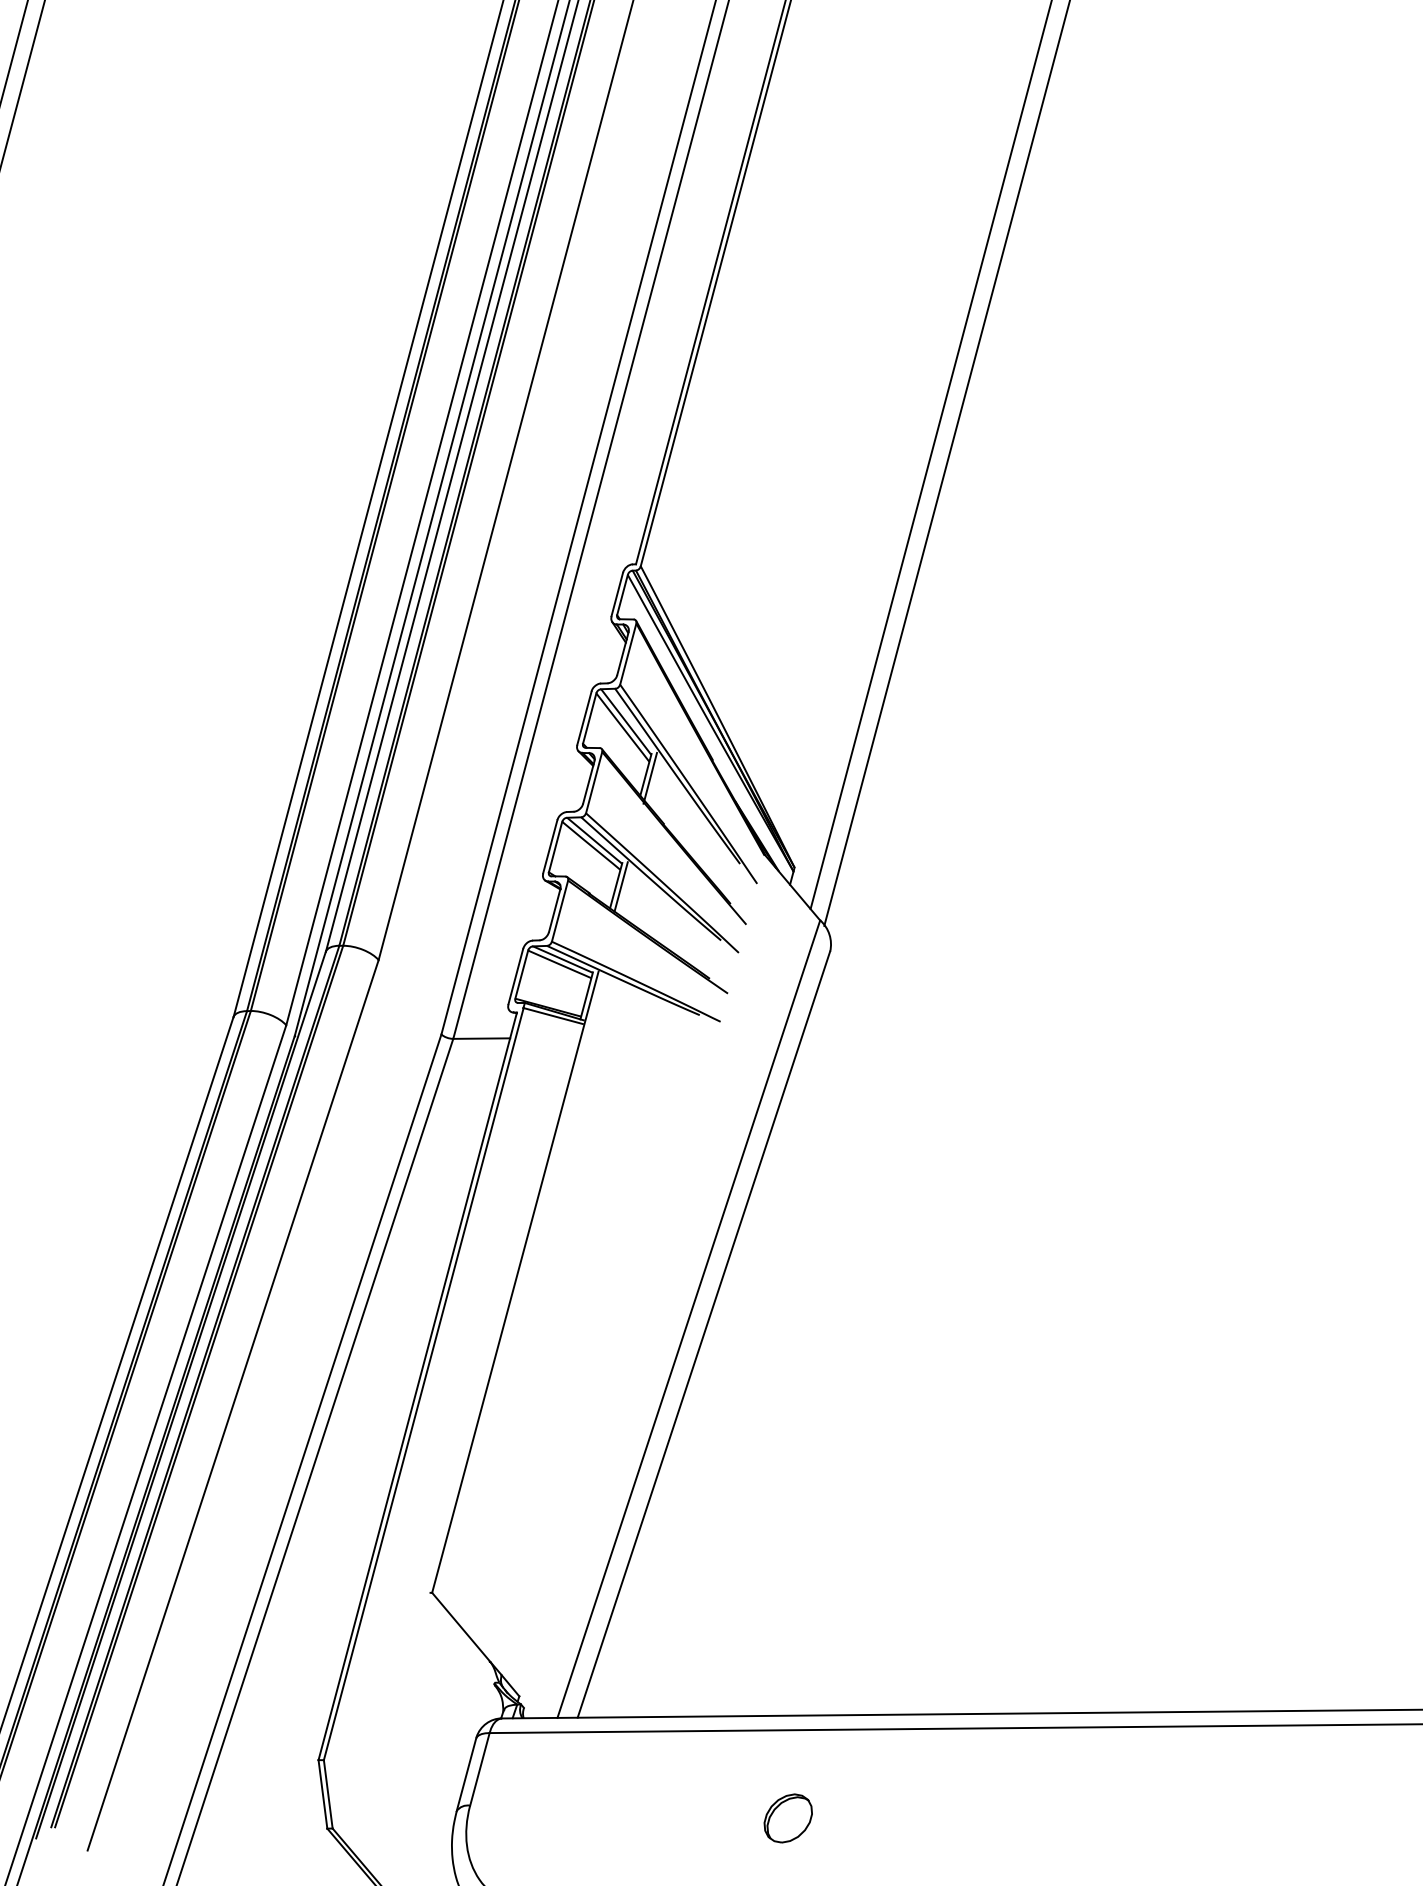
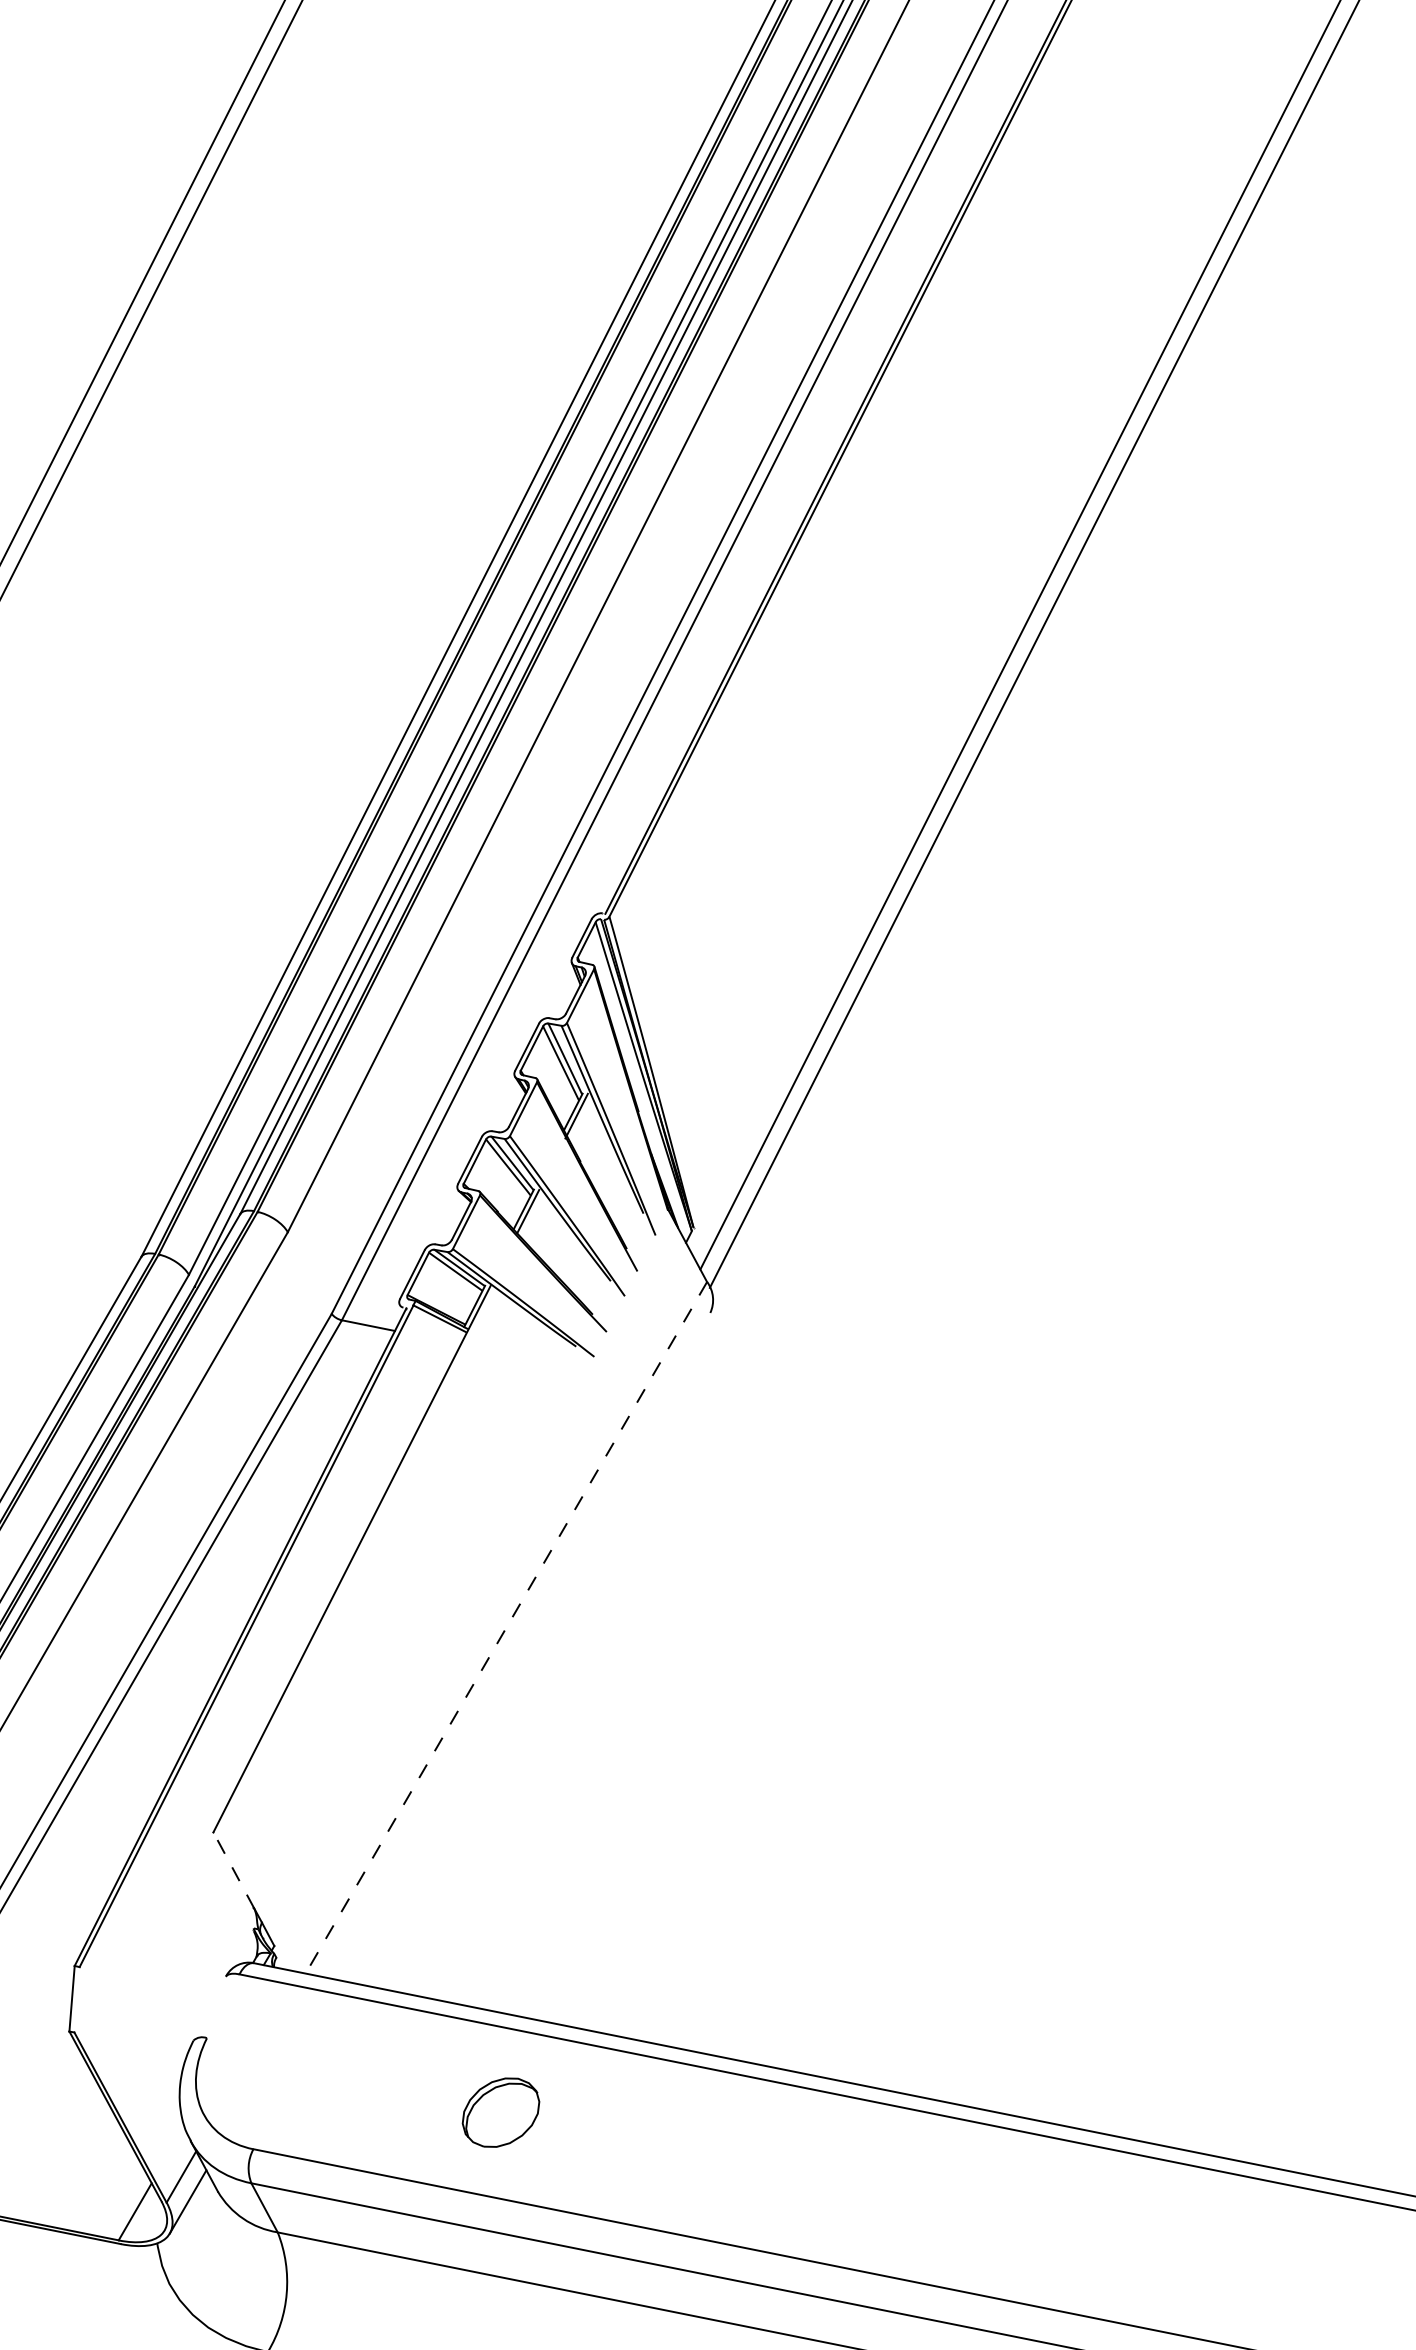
line: (688, 1318) -> (506, 1627), solid -> dashed
line: (704, 1334) -> (517, 1645), removed
line: (460, 1626) -> (233, 1869), solid -> dashed
line: (480, 1769) -> (223, 2006), removed
line: (466, 1774) -> (209, 2008), removed
line: (327, 1794) -> (76, 1999), removed
part: (787, 1818) -> (500, 2112), size x1.6

